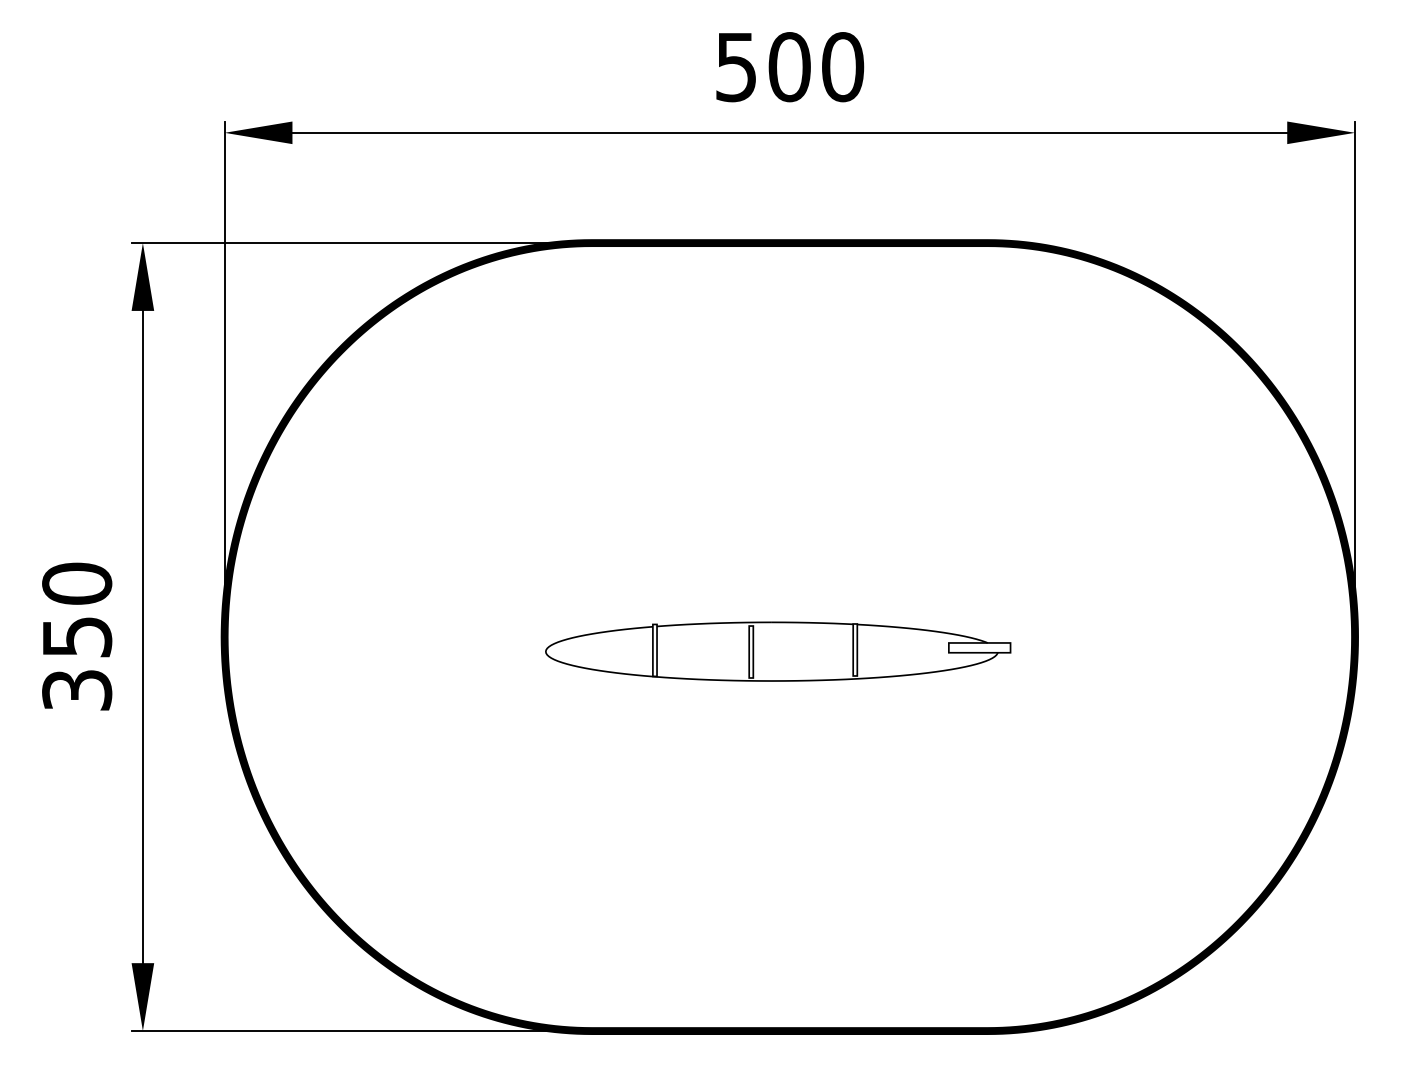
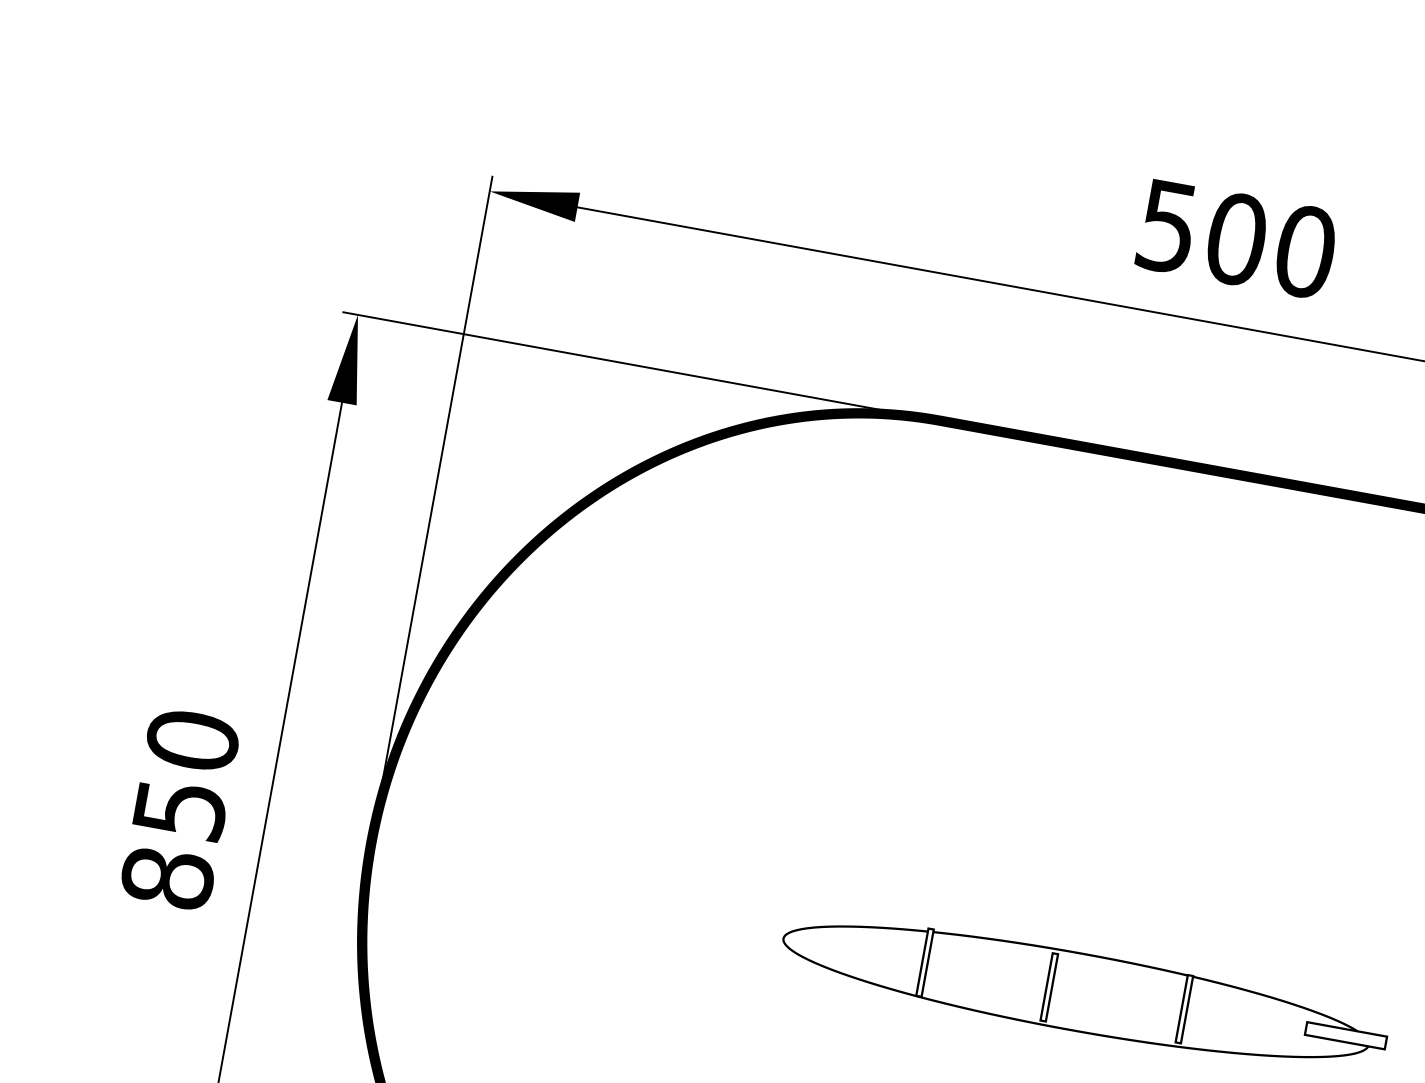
text: (77, 690) -> (168, 878), 350 -> 850

